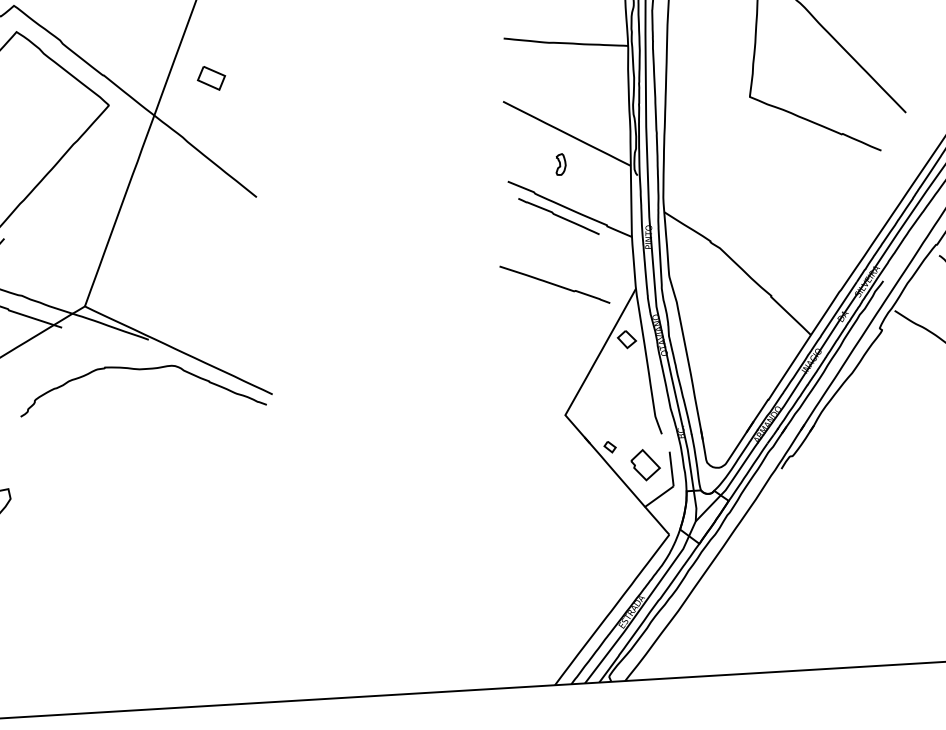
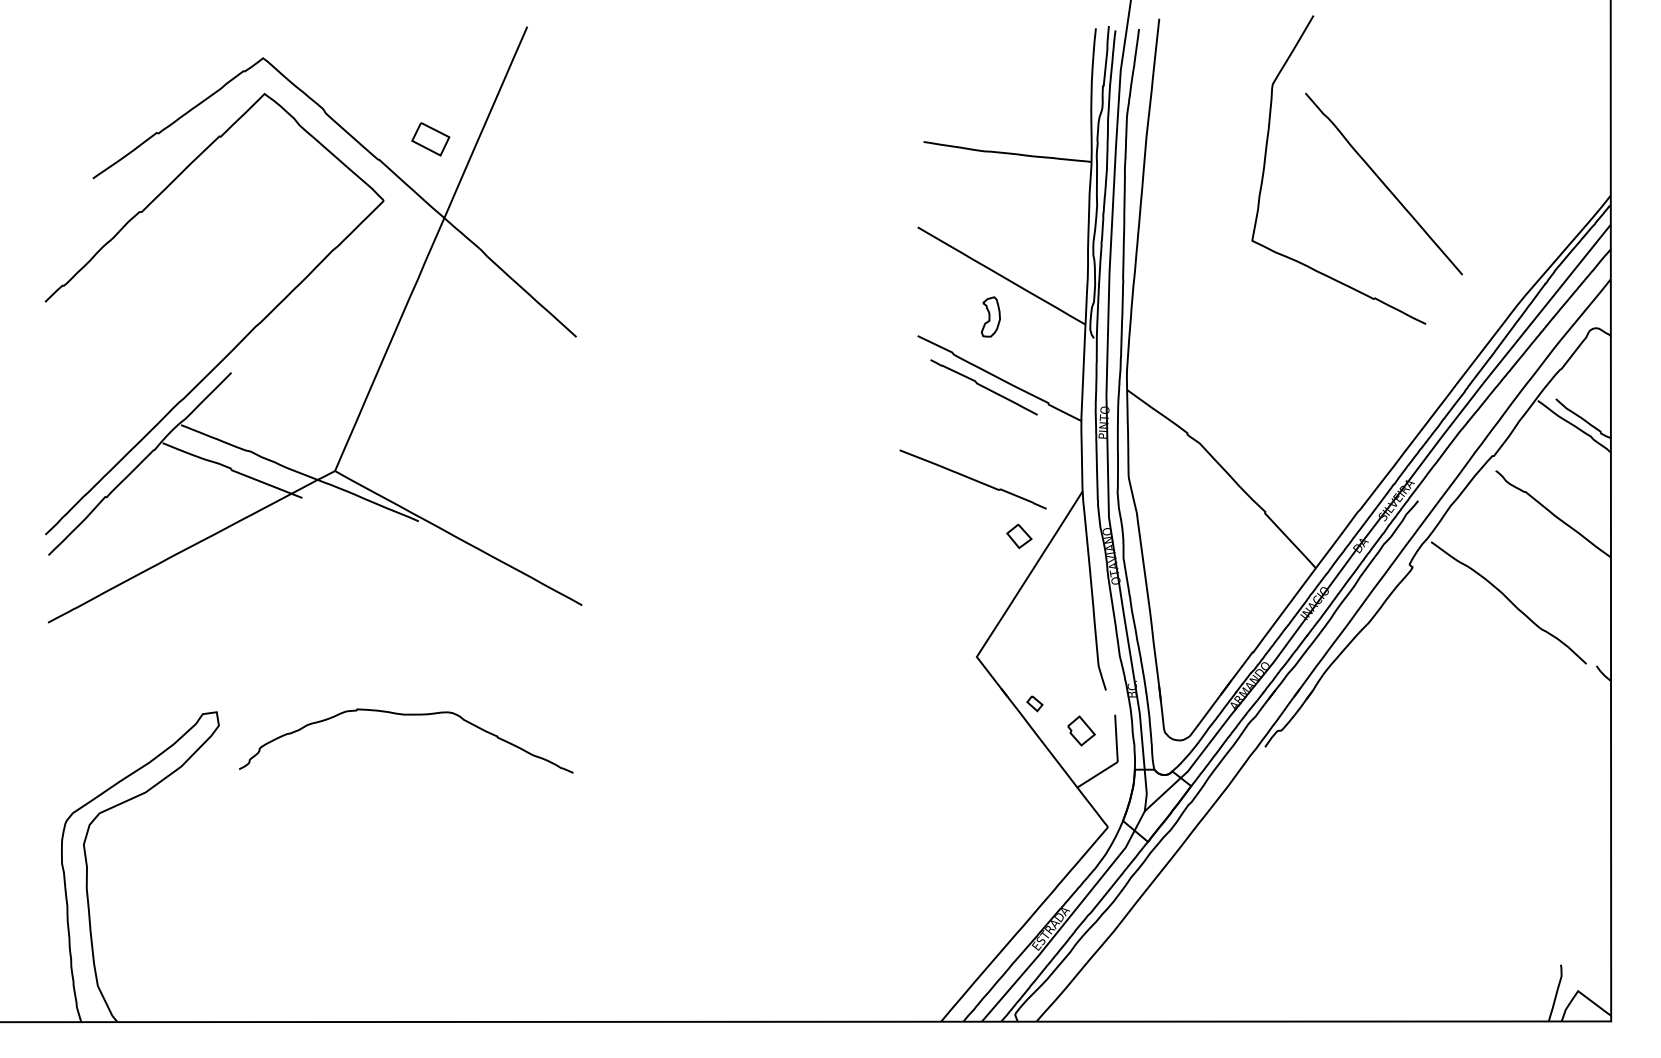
part: (211, 78) -> (430, 139), moved
part: (560, 164) -> (990, 317), size x1.4
part: (627, 339) -> (1019, 536), moved
curve: (141, 369) -> (406, 715), moved
part: (645, 464) -> (1081, 730), size x0.7

